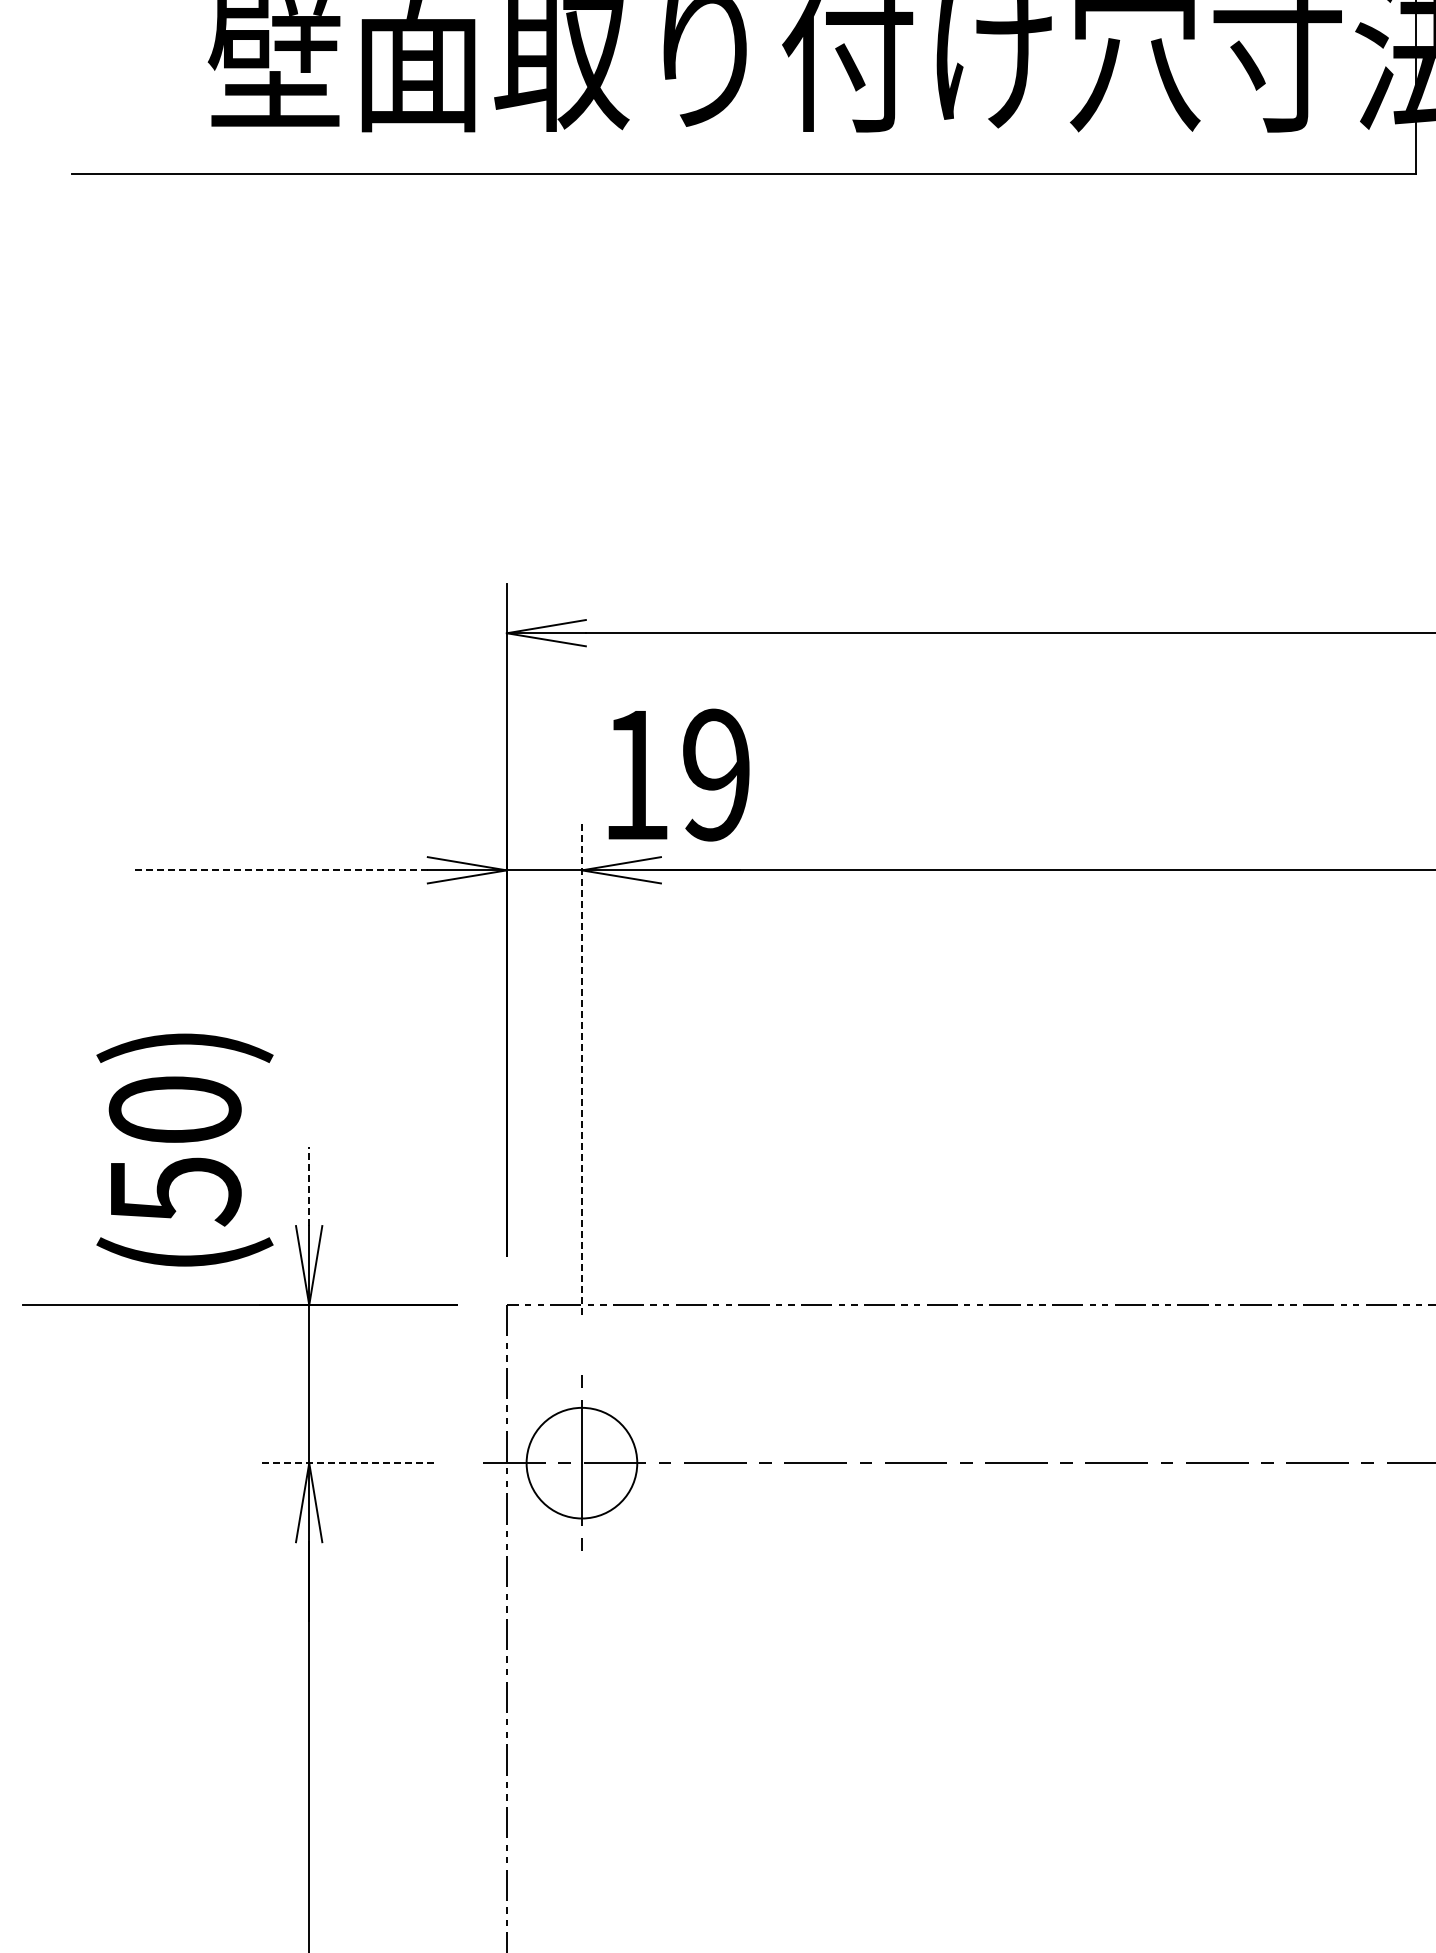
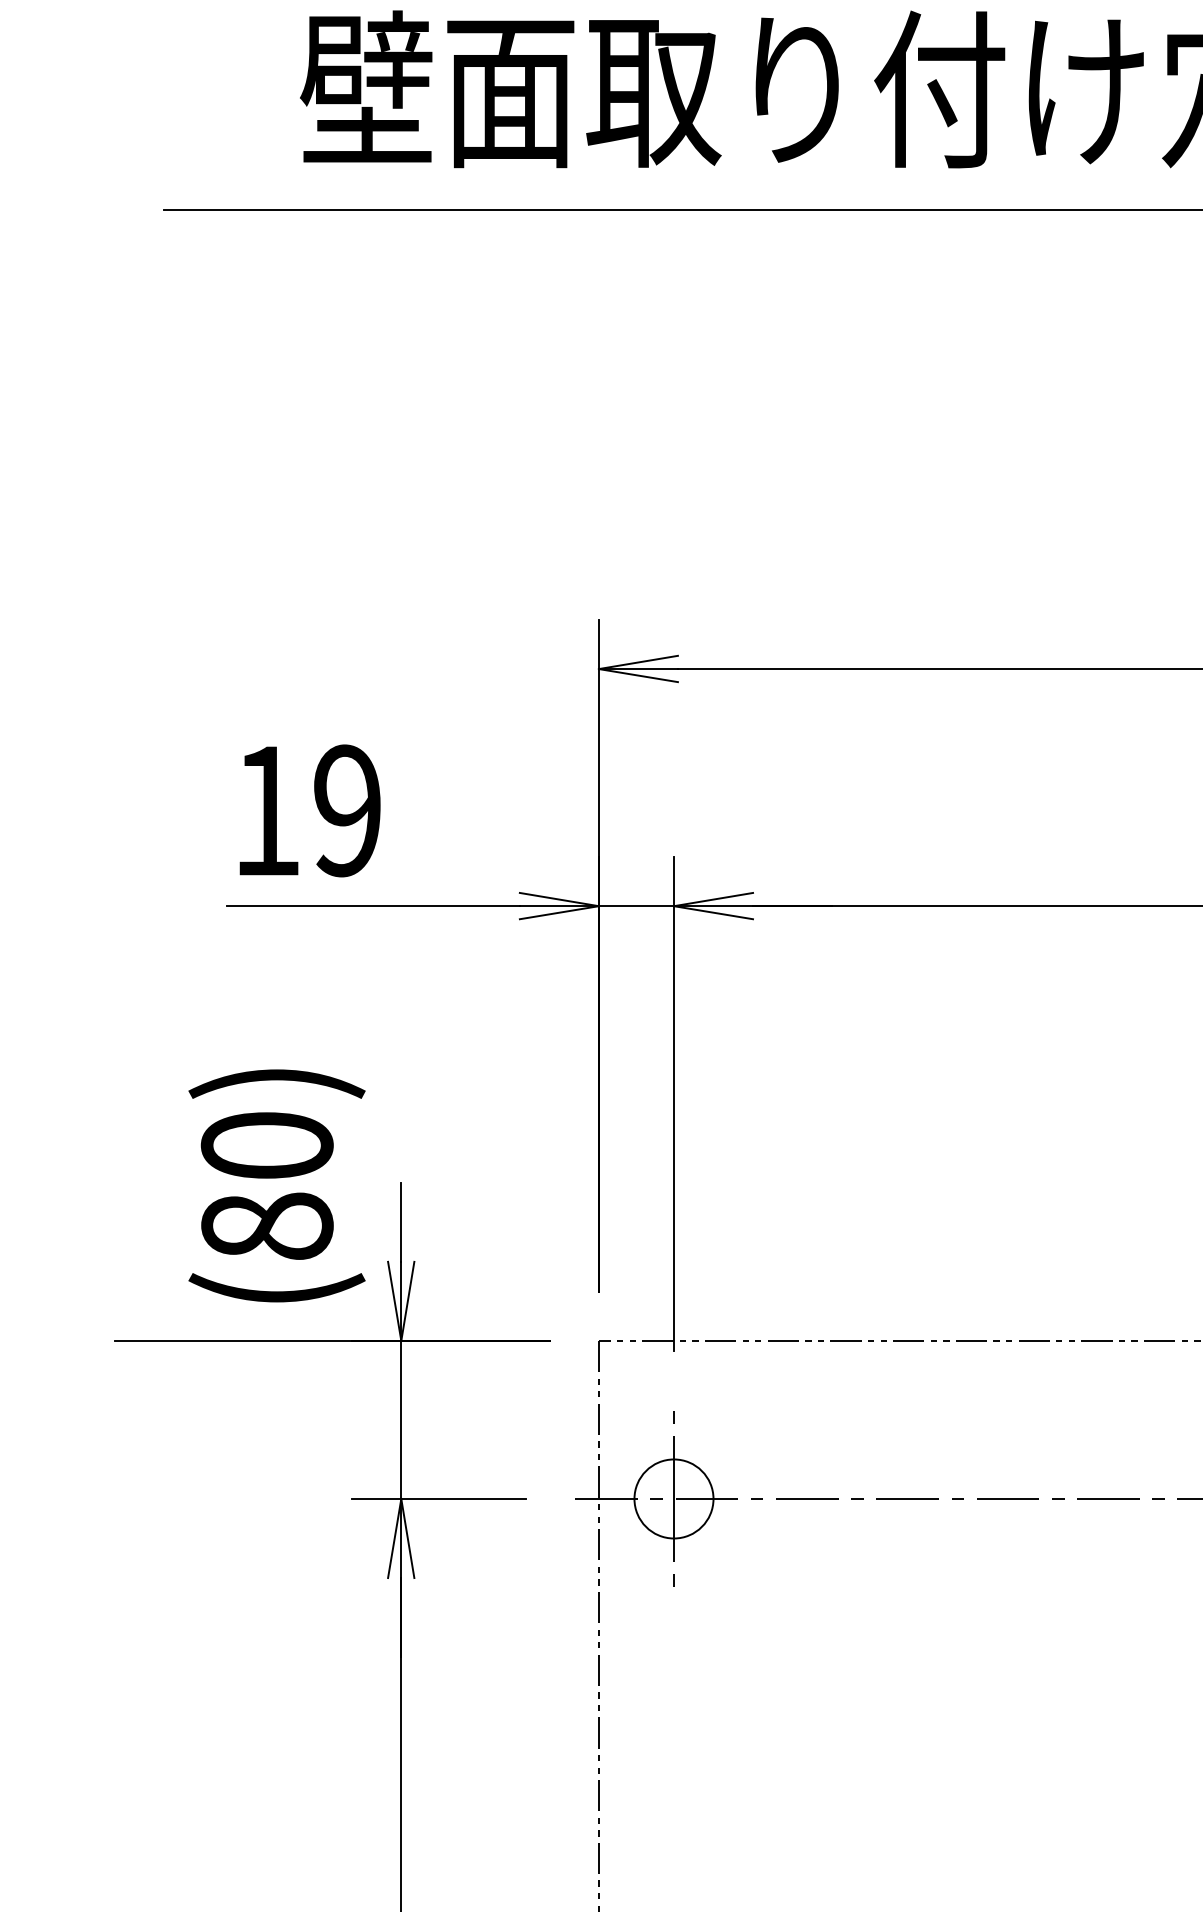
text: (678, 774) -> (309, 810), moved
line: (281, 870) -> (373, 906), dashed -> solid
line: (581, 1067) -> (673, 1103), dashed -> solid
line: (309, 1186) -> (401, 1222), dashed -> solid
text: (175, 1191) -> (267, 1227), (50) -> (80)
circle: (581, 1462) -> (673, 1498), size x0.71
line: (346, 1463) -> (438, 1499), dashed -> solid

